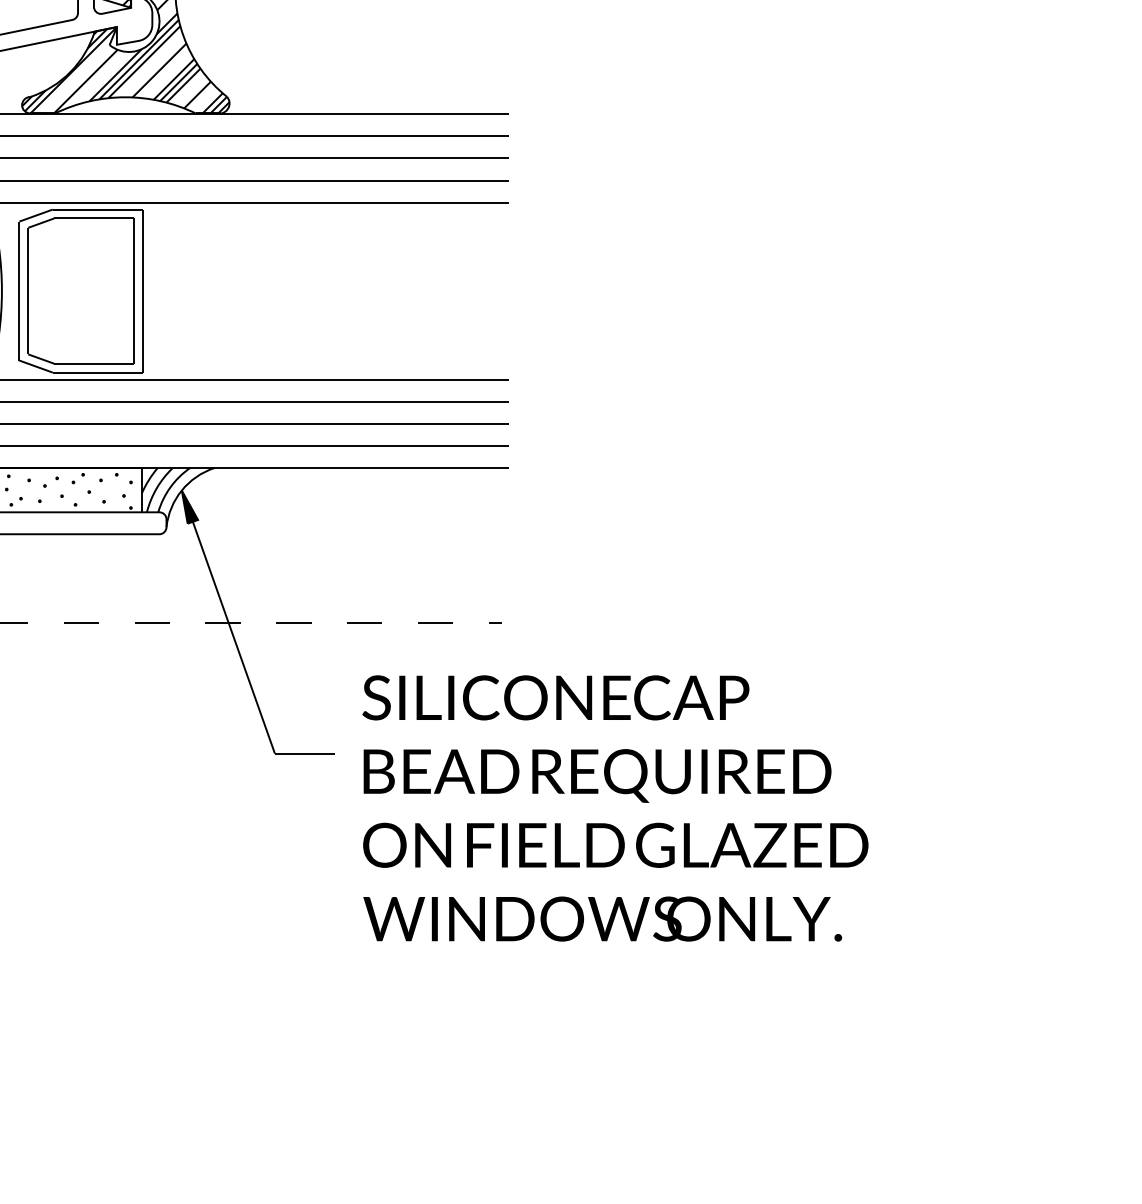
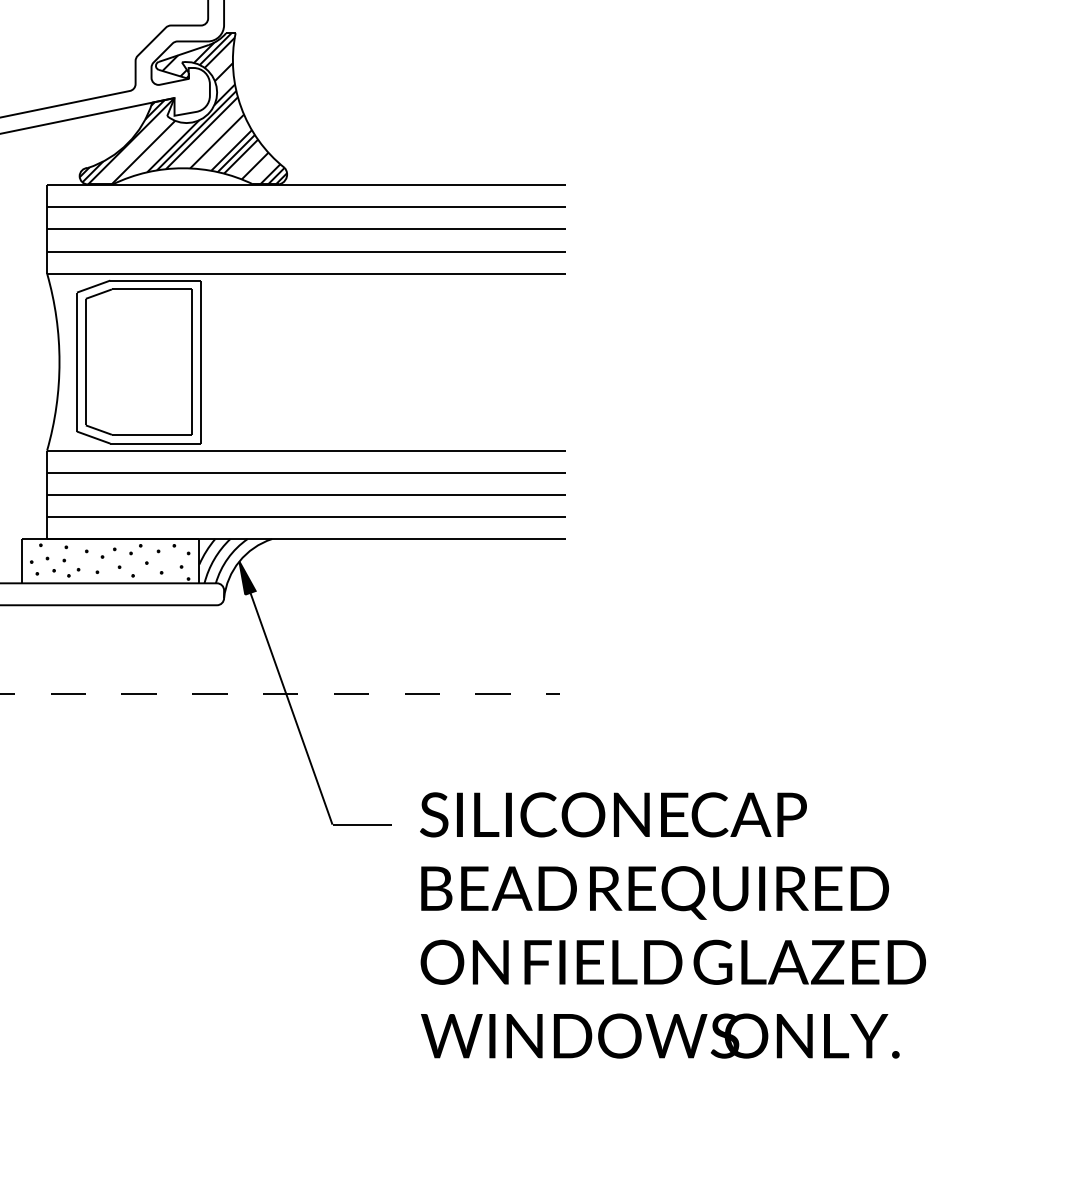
text: (615, 808) -> (673, 925), moved

